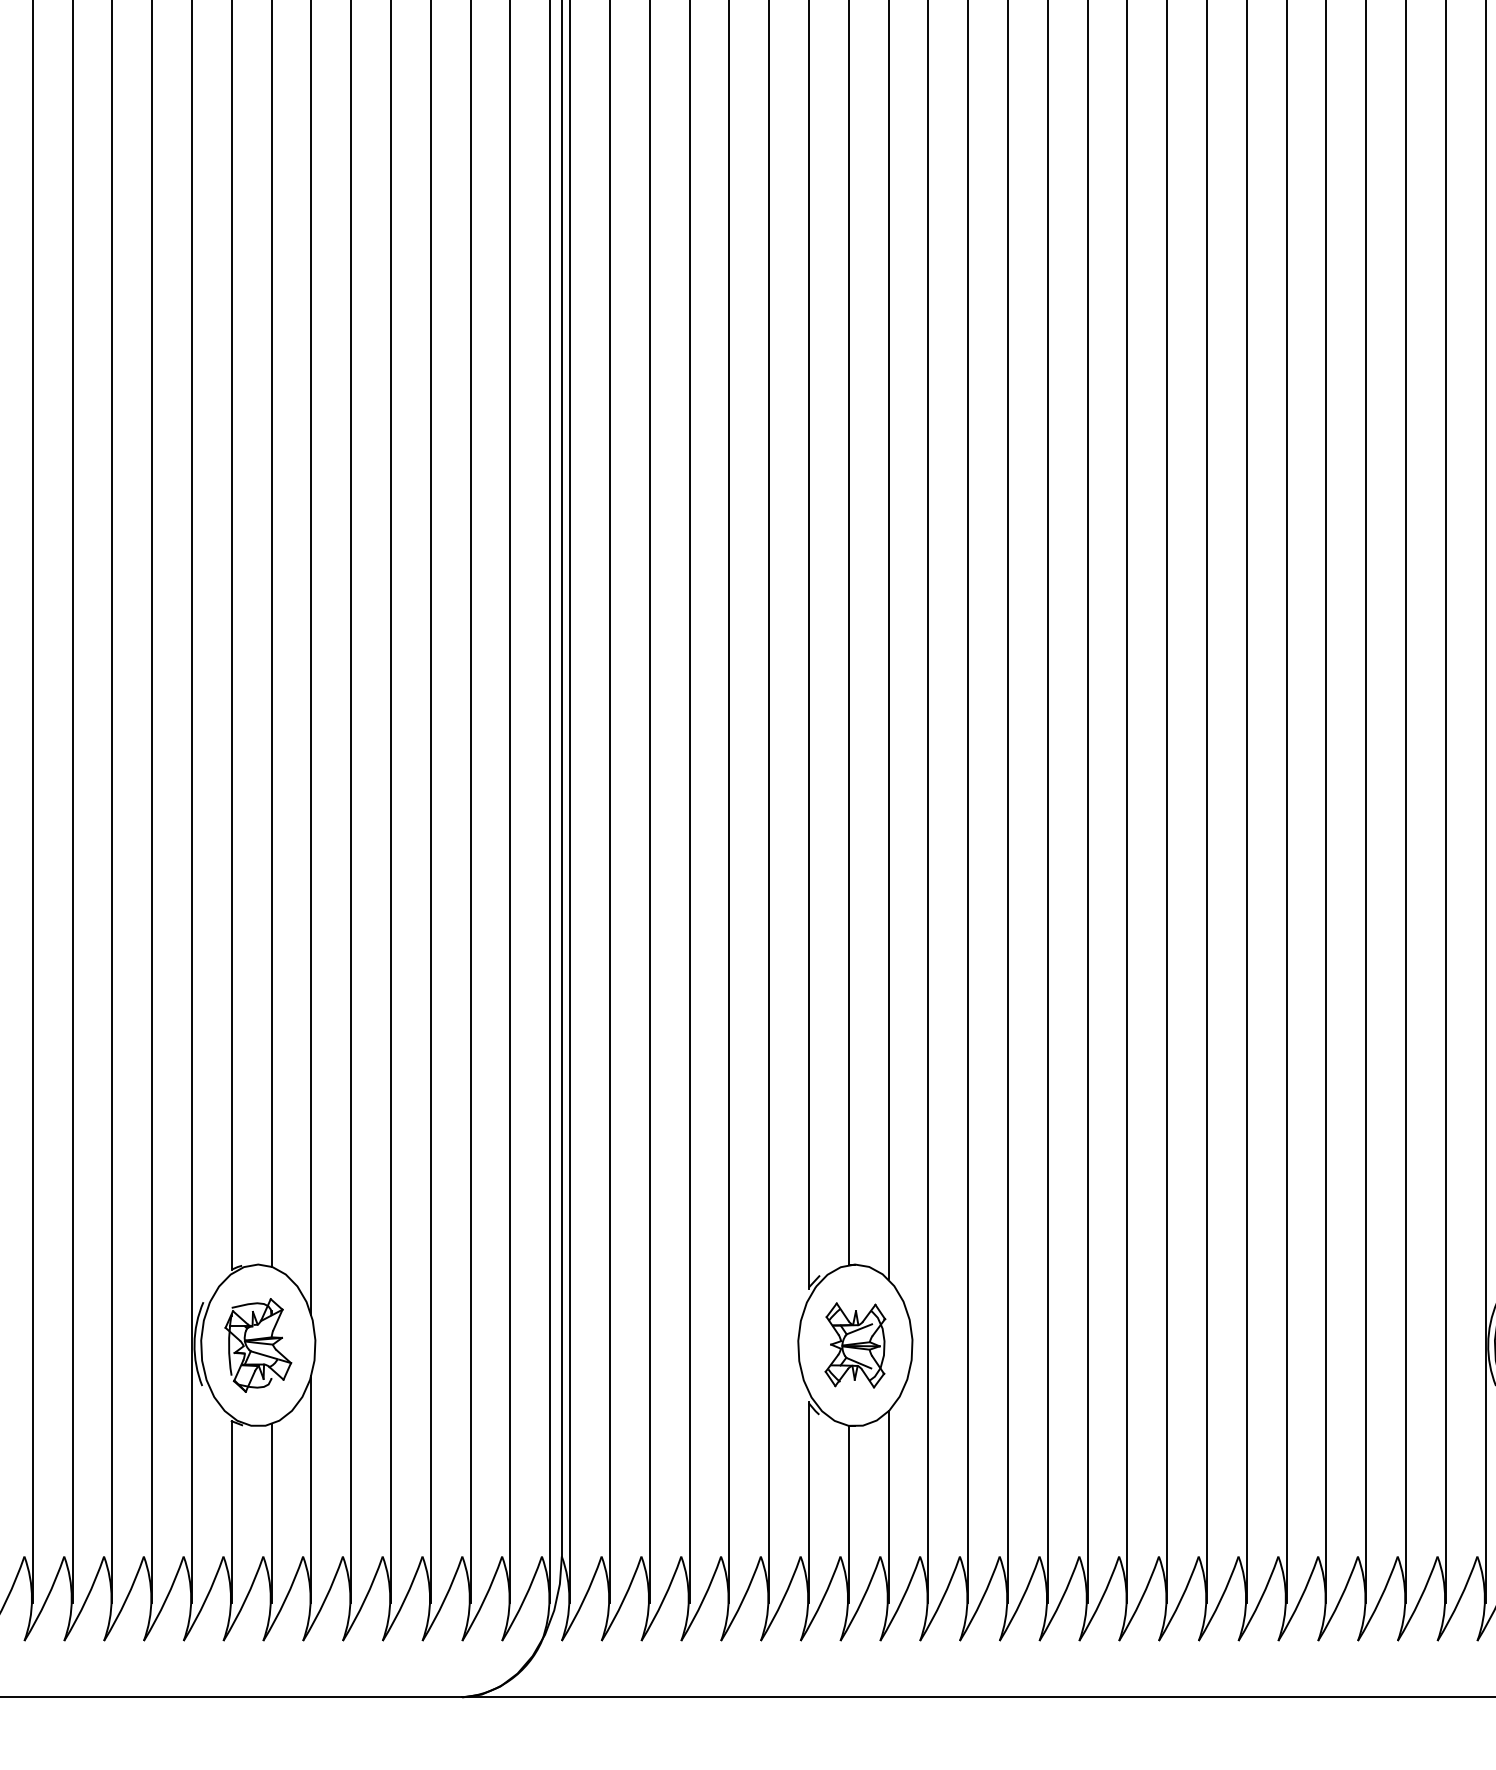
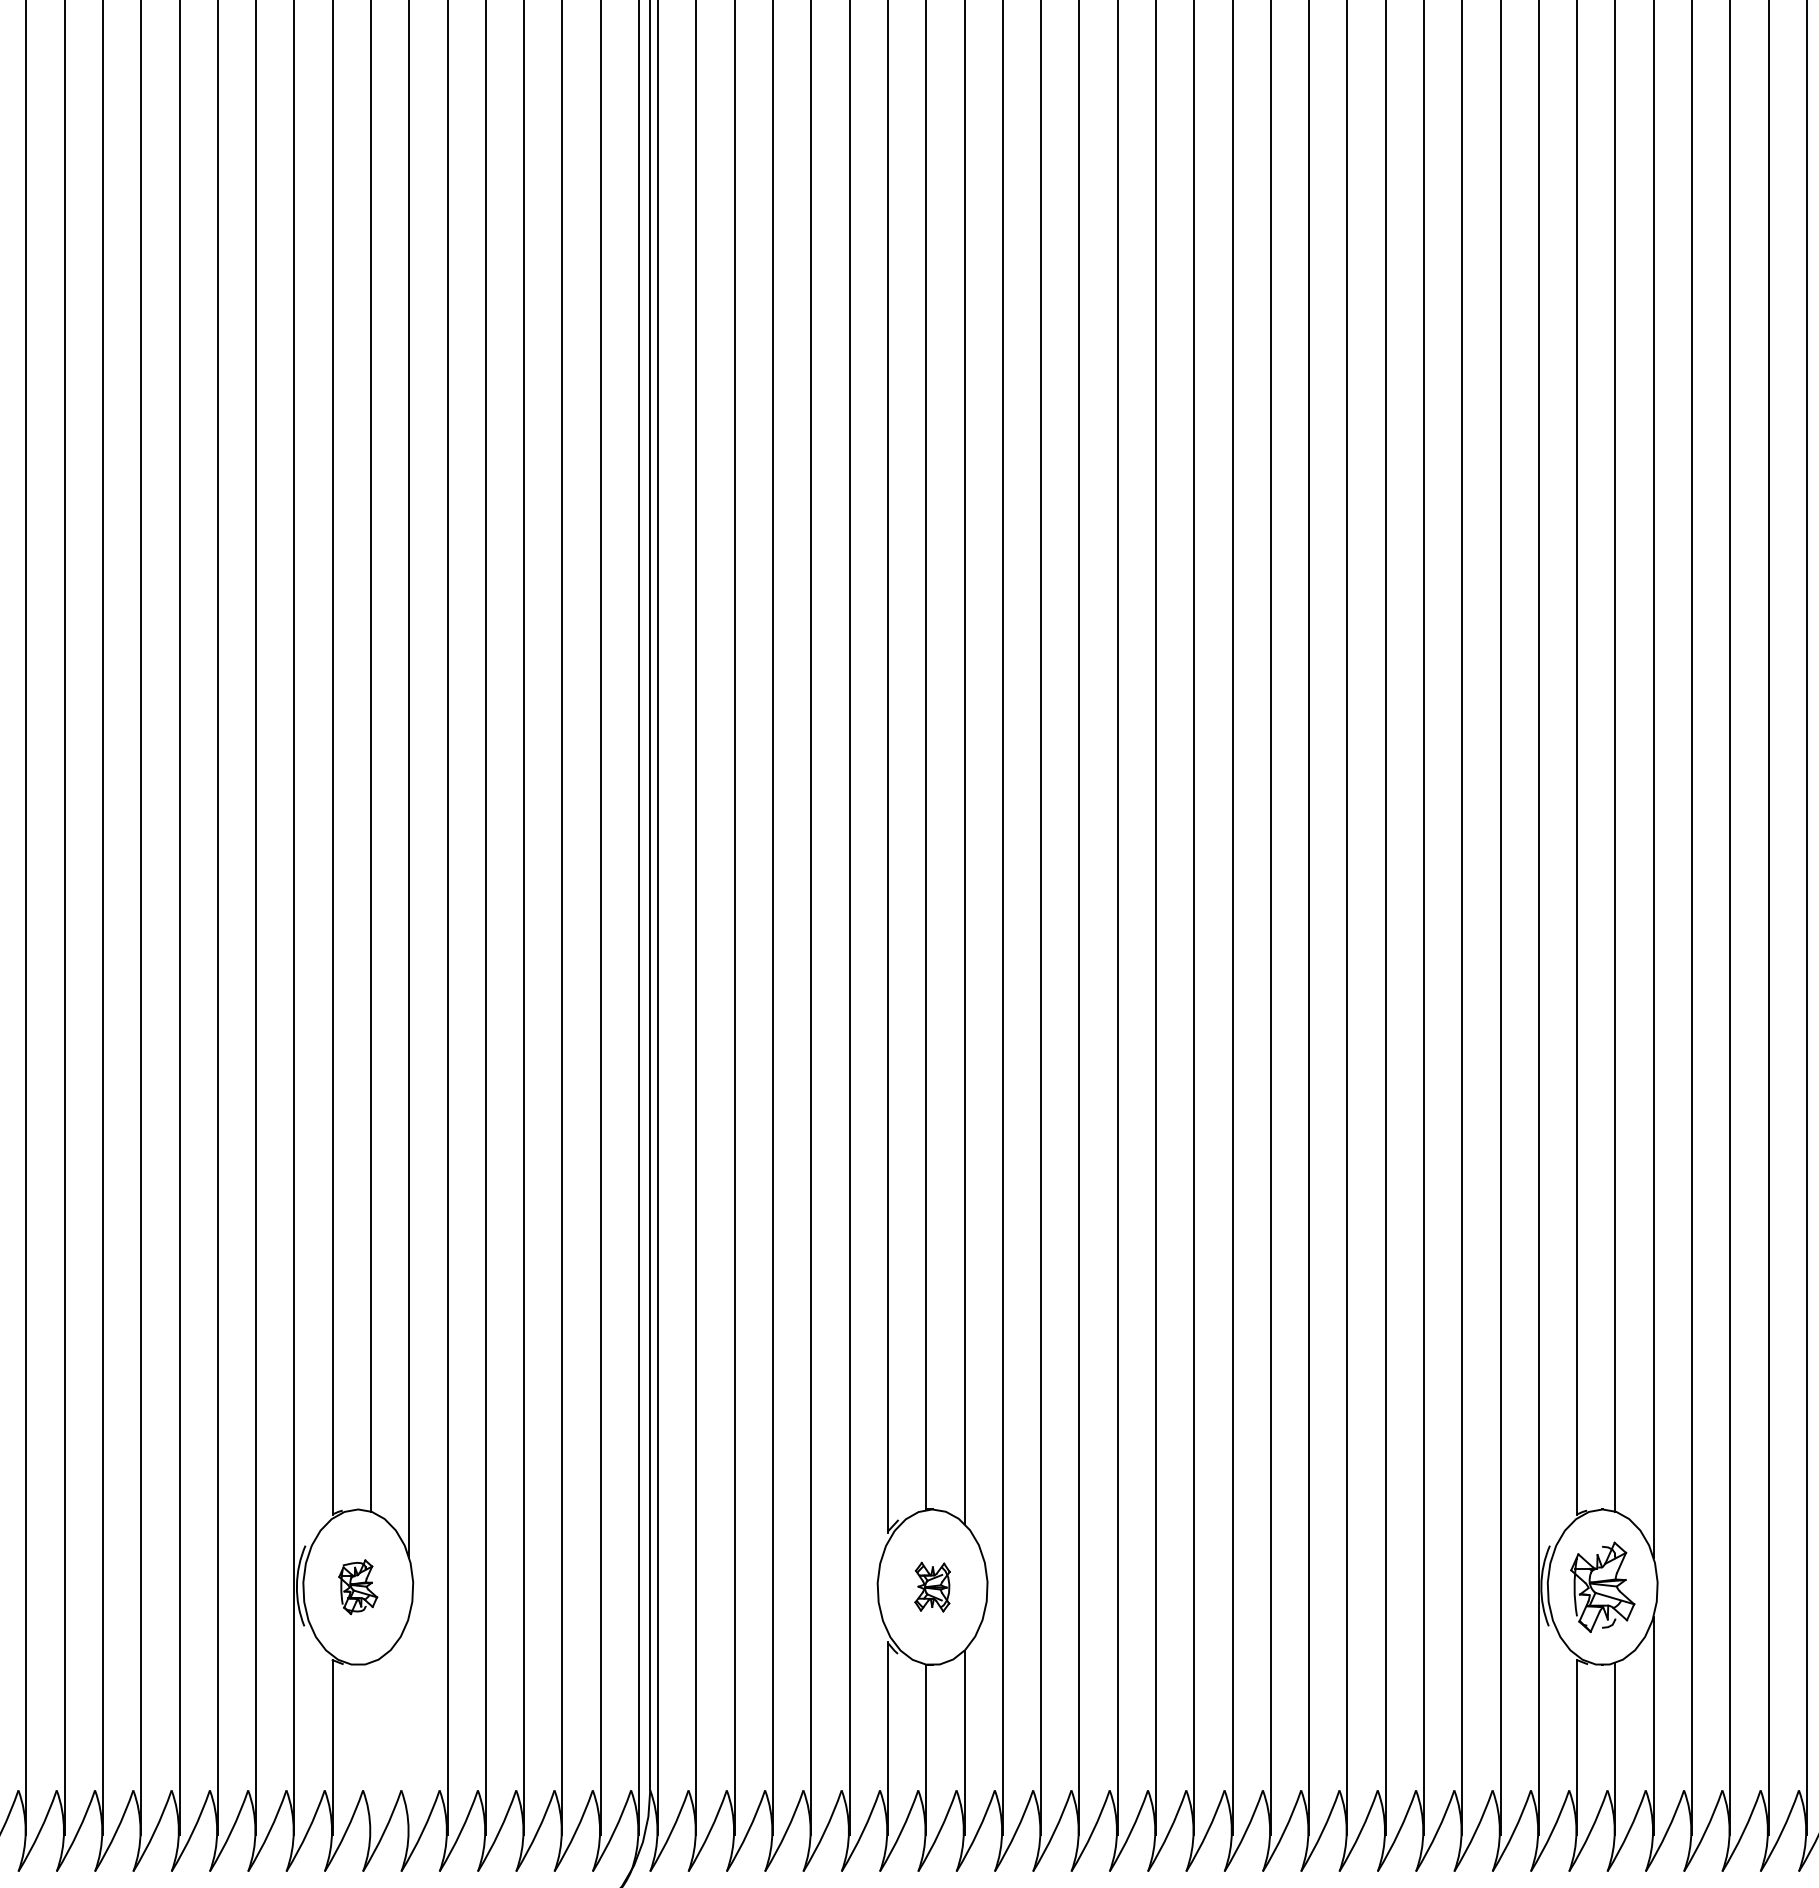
part: (257, 1344) -> (357, 1586), size x0.6
part: (855, 1344) -> (932, 1586), size x0.6
line: (311, 1489) -> (409, 1725), removed
line: (272, 1514) -> (371, 1749), removed

